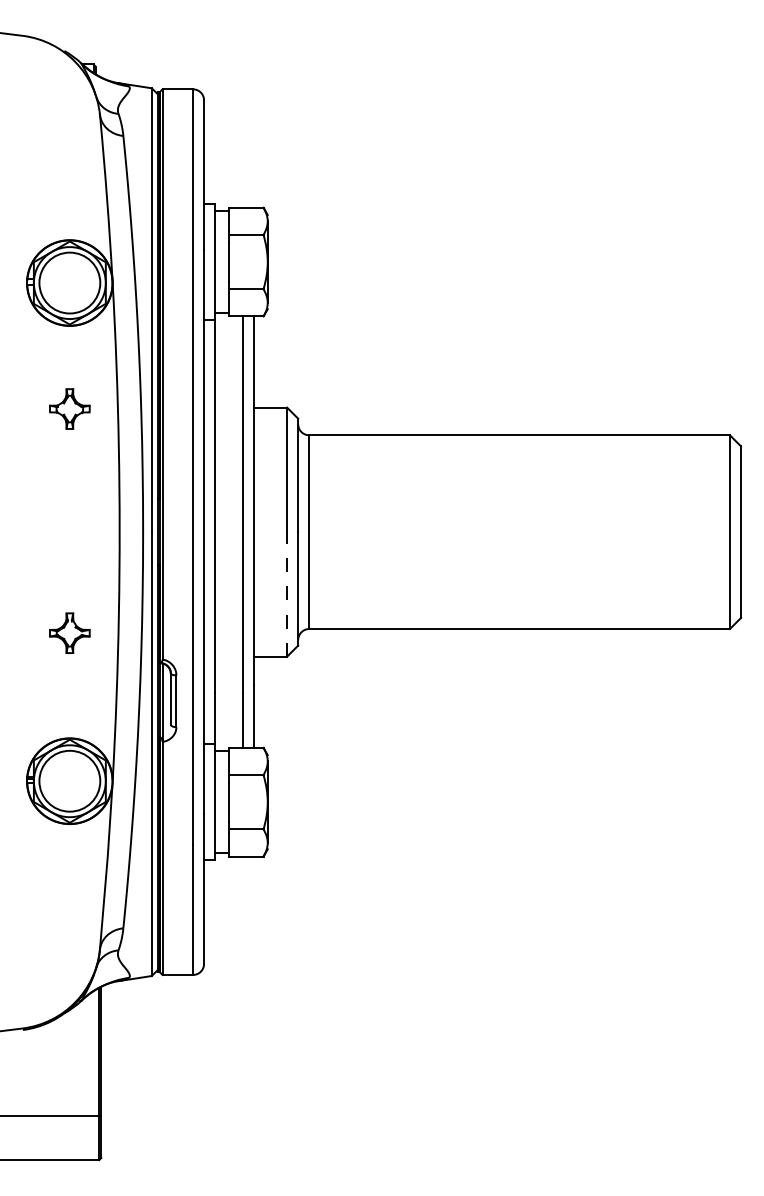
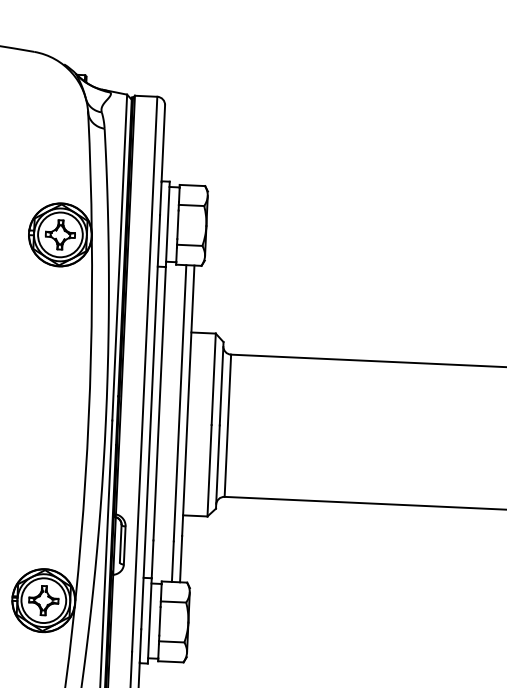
part: (69, 408) -> (60, 234), moved
line: (287, 593) -> (209, 470), dashed -> solid
part: (69, 632) -> (43, 600), moved

